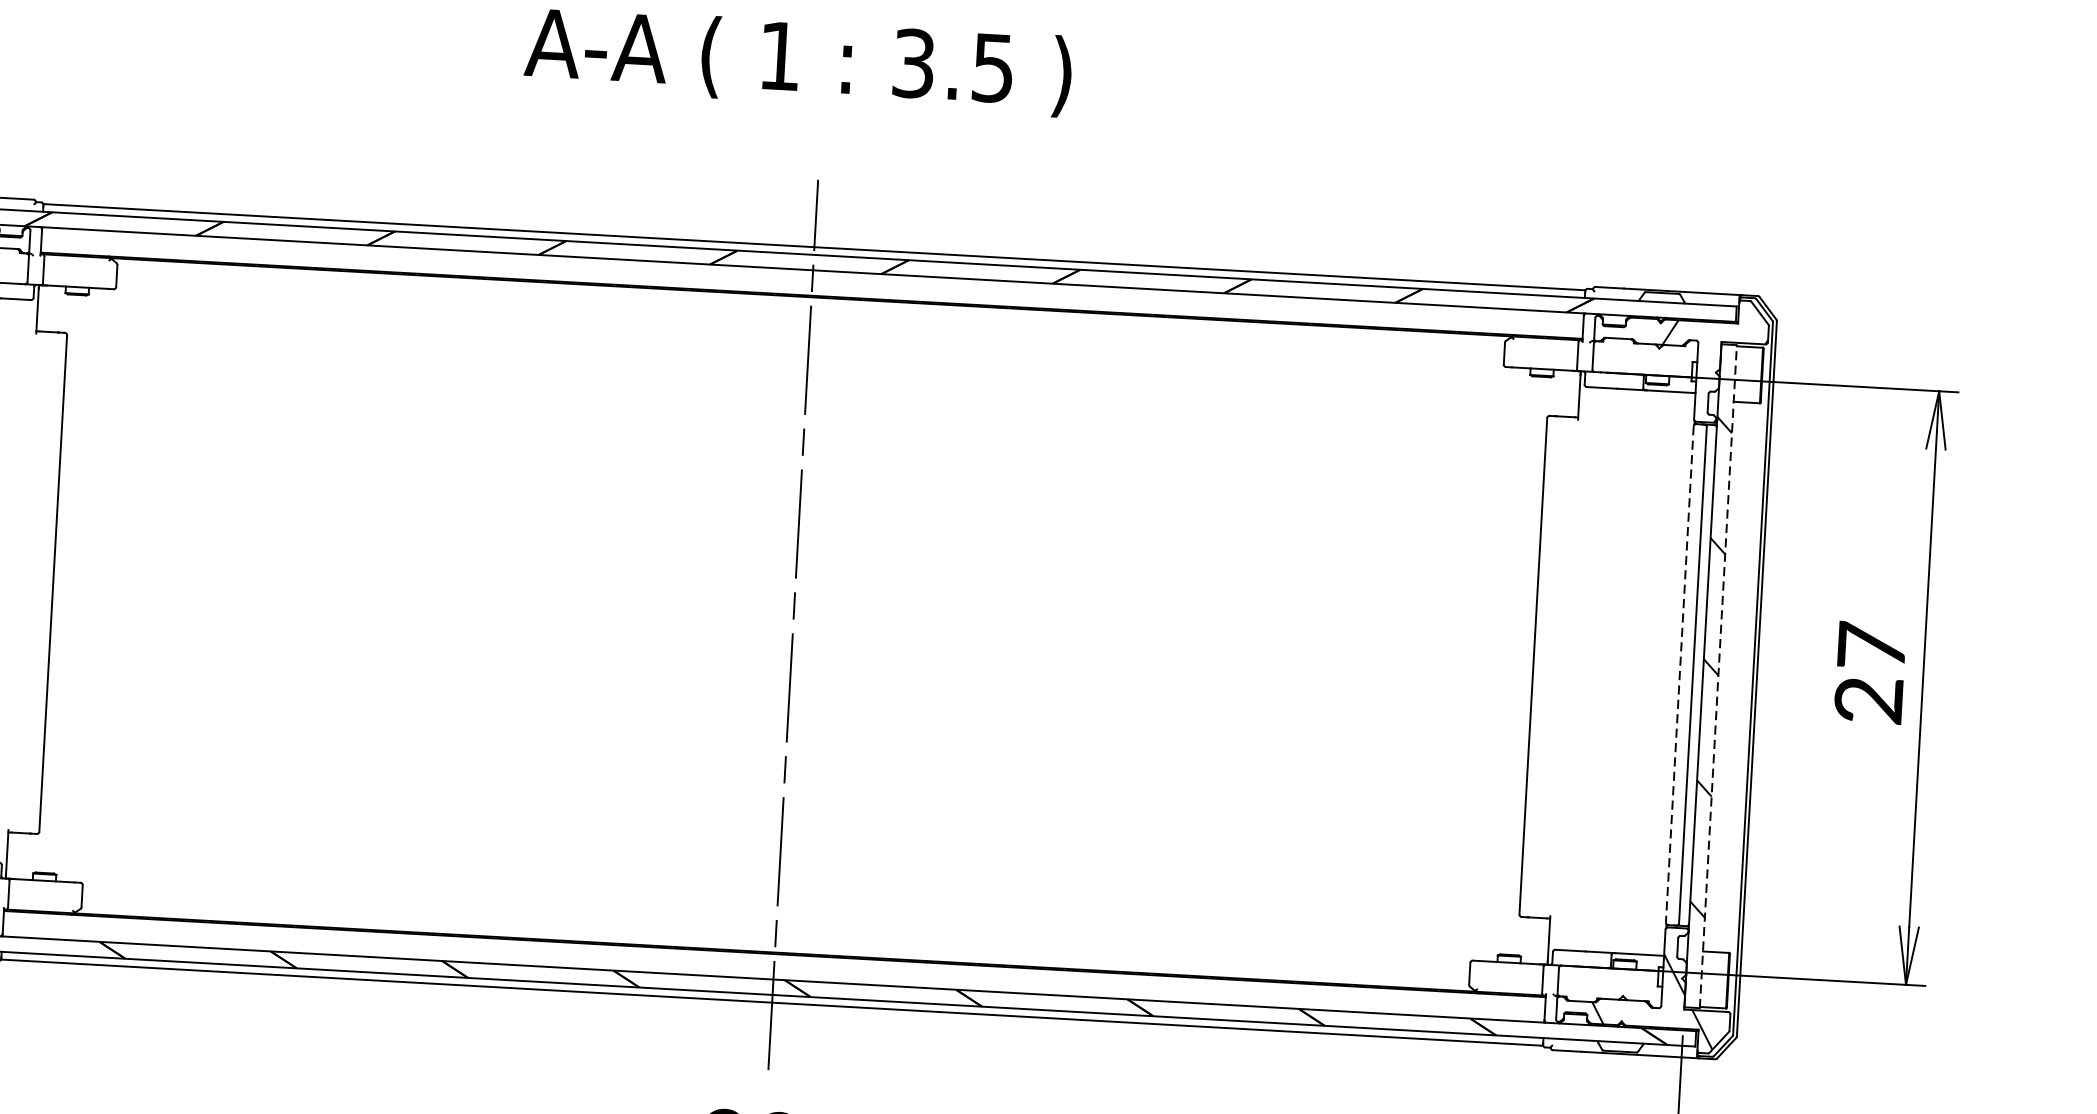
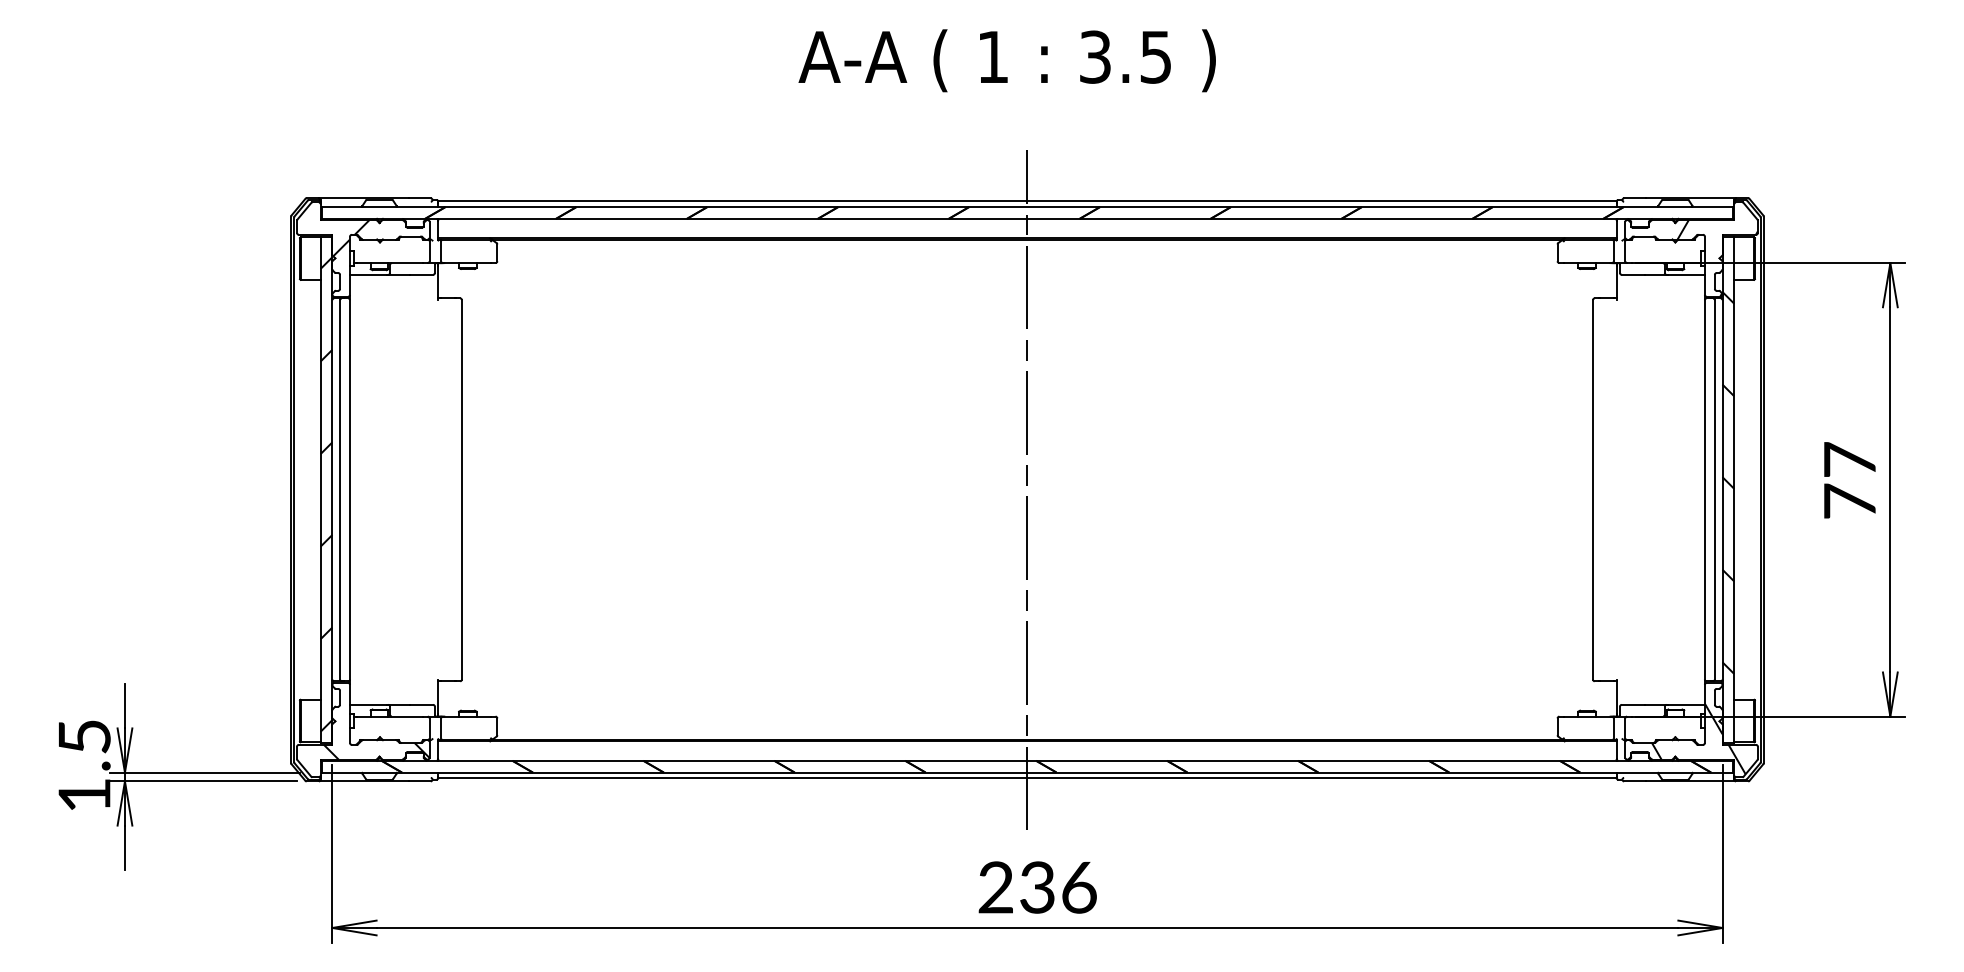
line: (1679, 674) -> (1704, 489), dashed -> solid
line: (1718, 676) -> (1734, 489), dashed -> solid
text: (1868, 699) -> (1849, 500), 27 -> 77

